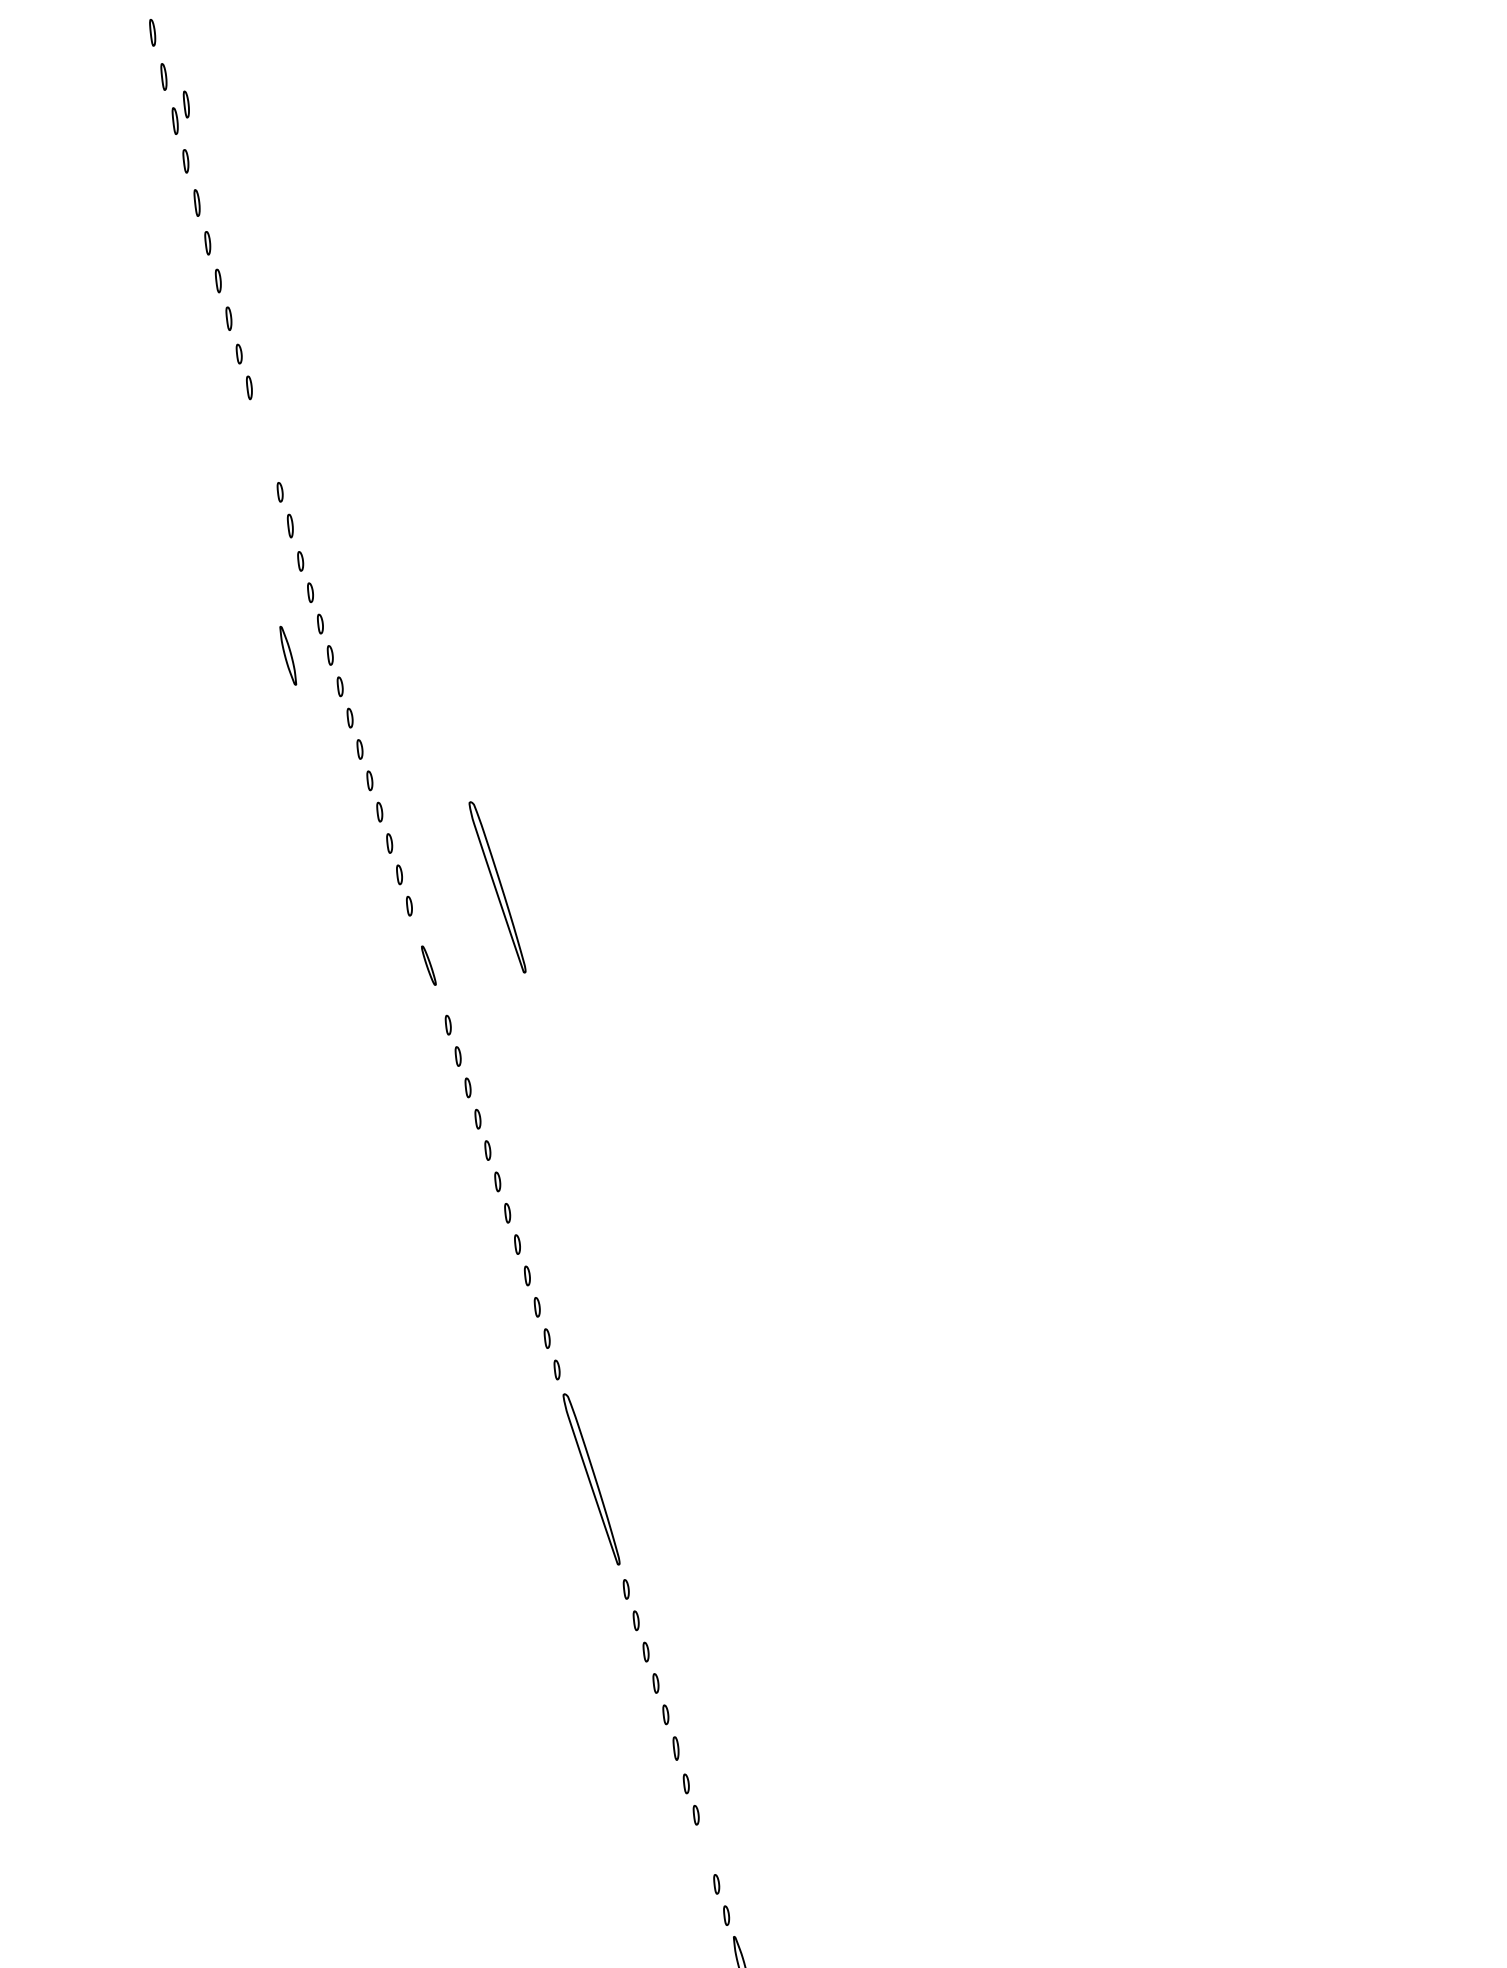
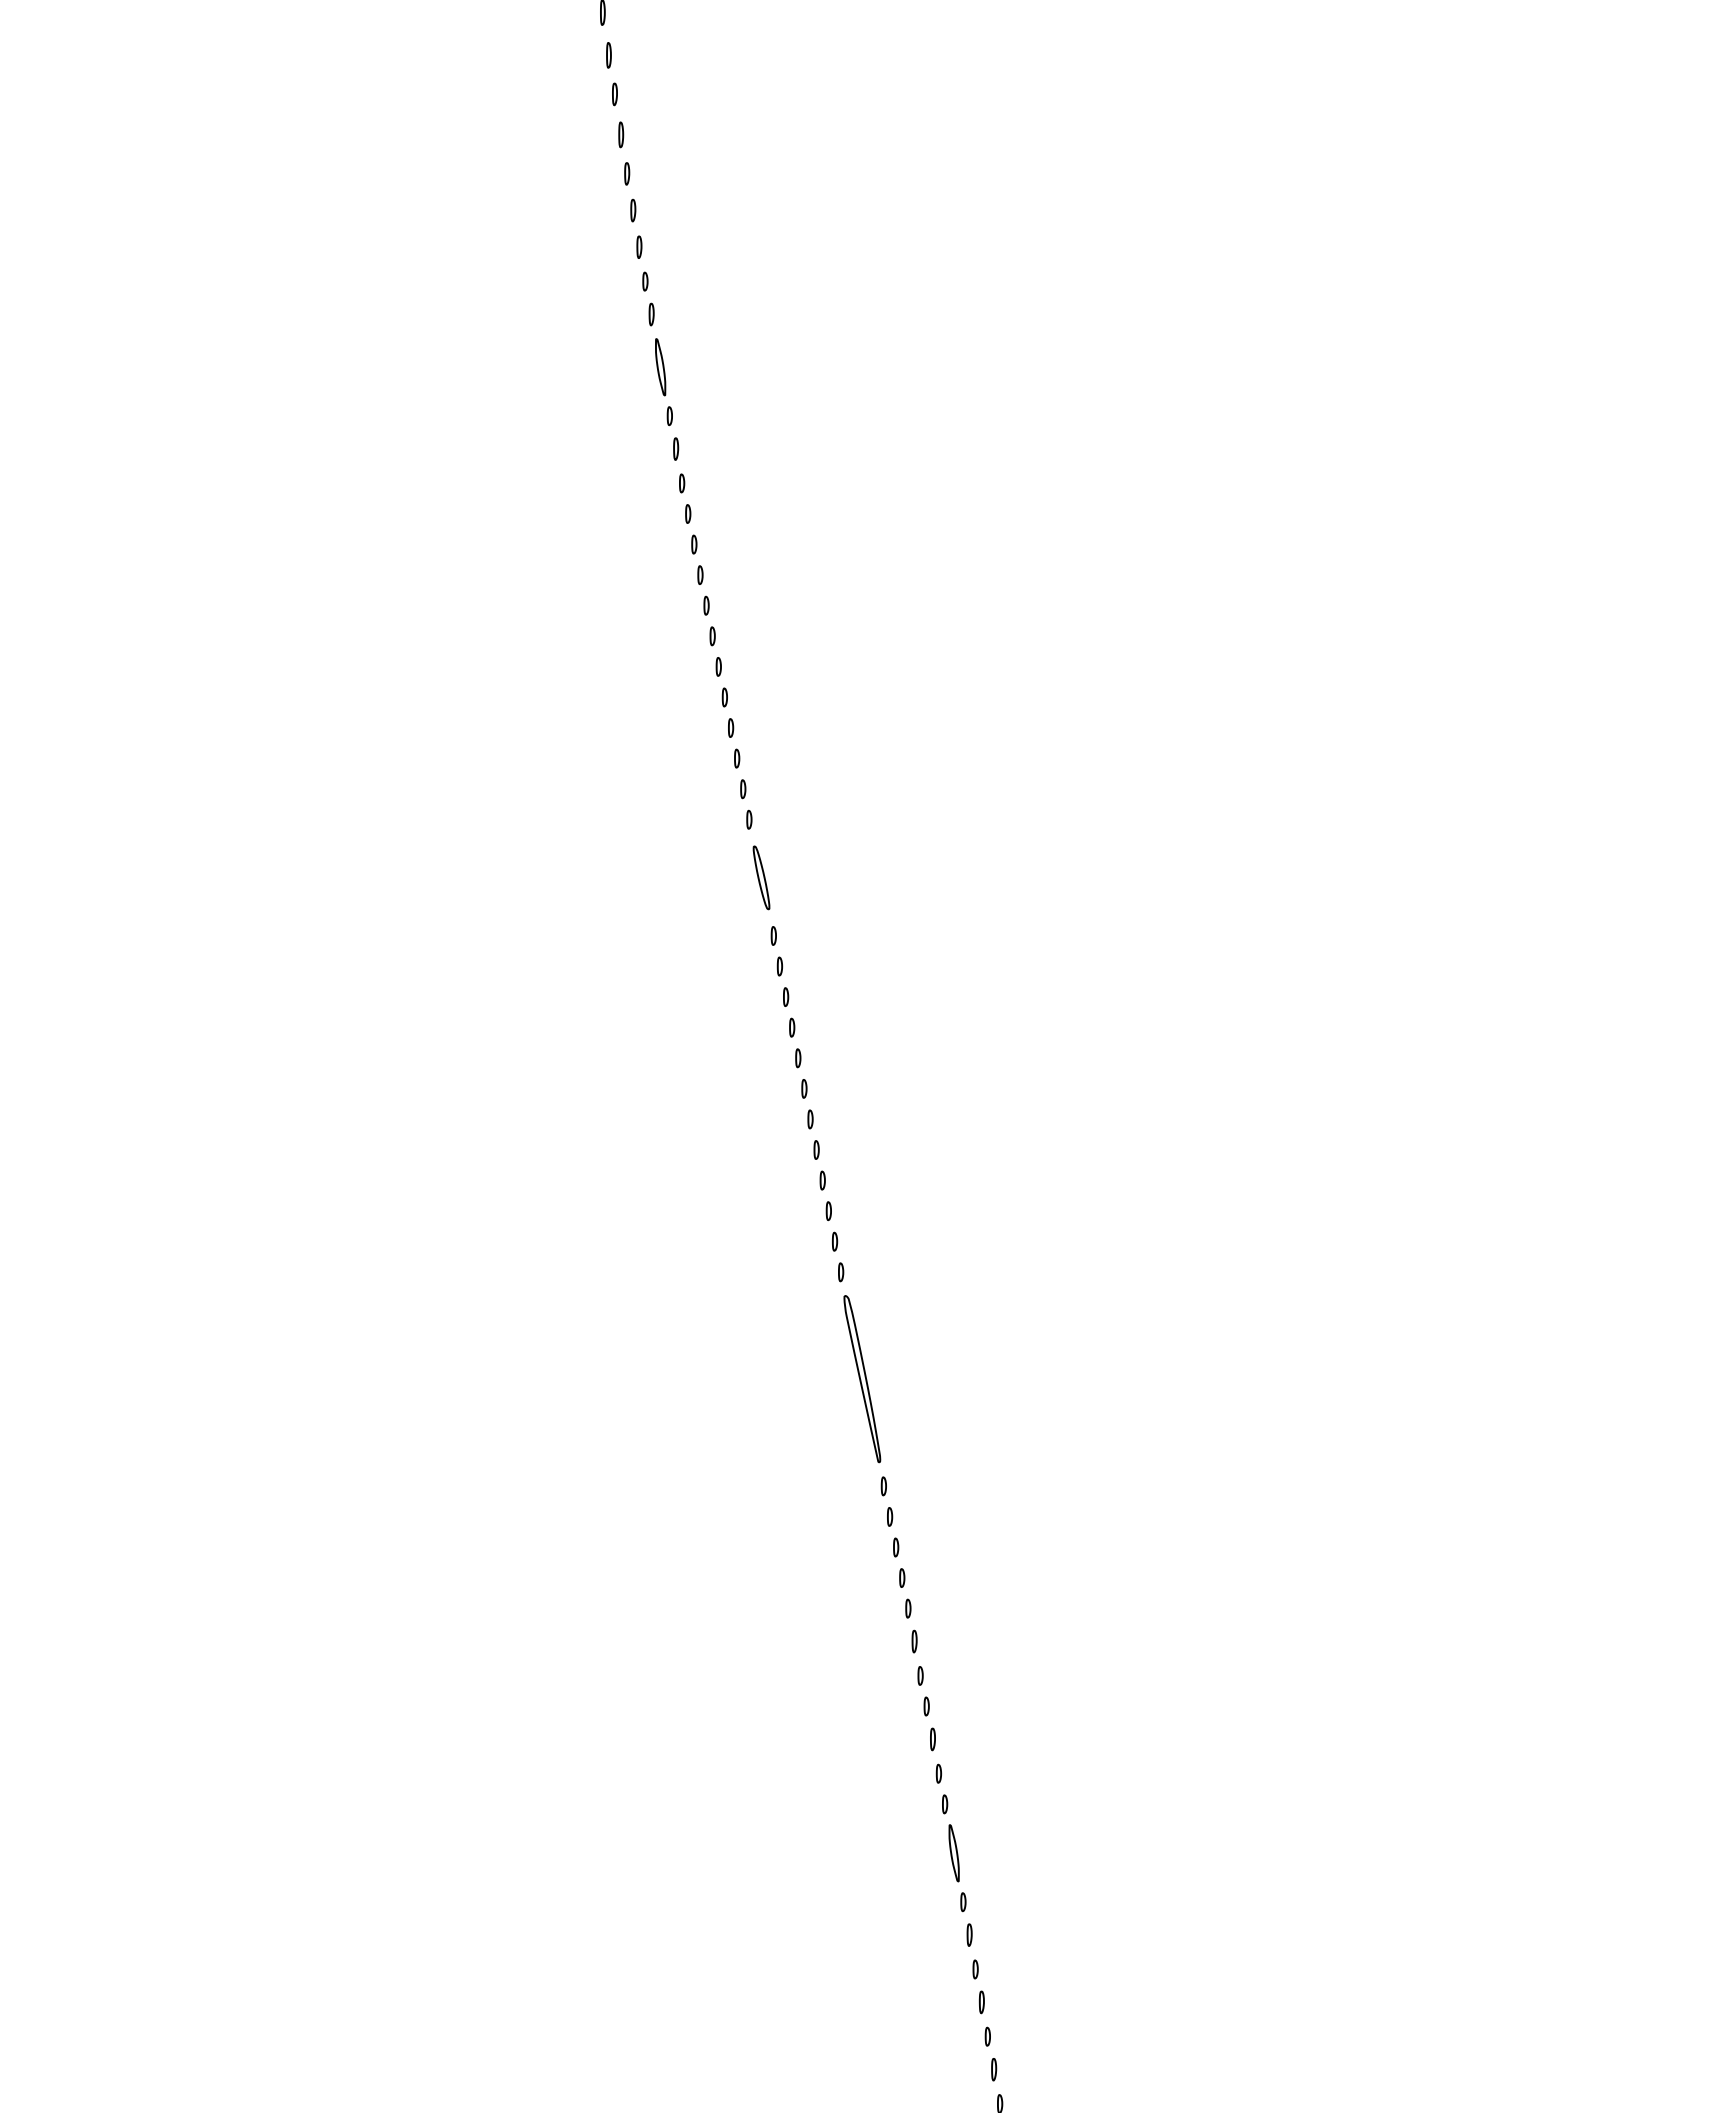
part: (186, 104) -> (621, 40), removed
part: (288, 656) -> (660, 367), moved
part: (497, 887) -> (834, 811), removed
part: (428, 965) -> (761, 877), size x1.67
part: (706, 1849) -> (932, 1739), added

